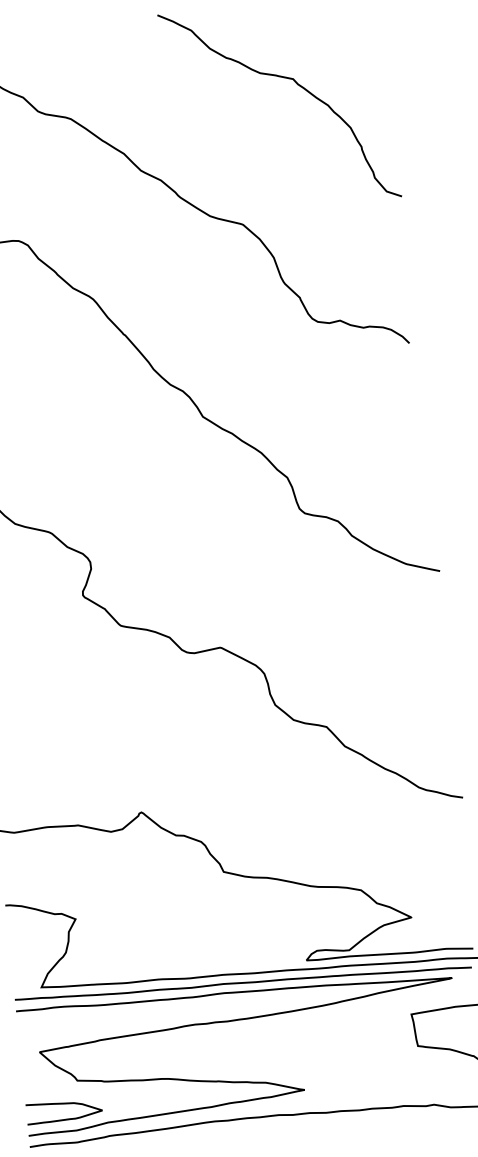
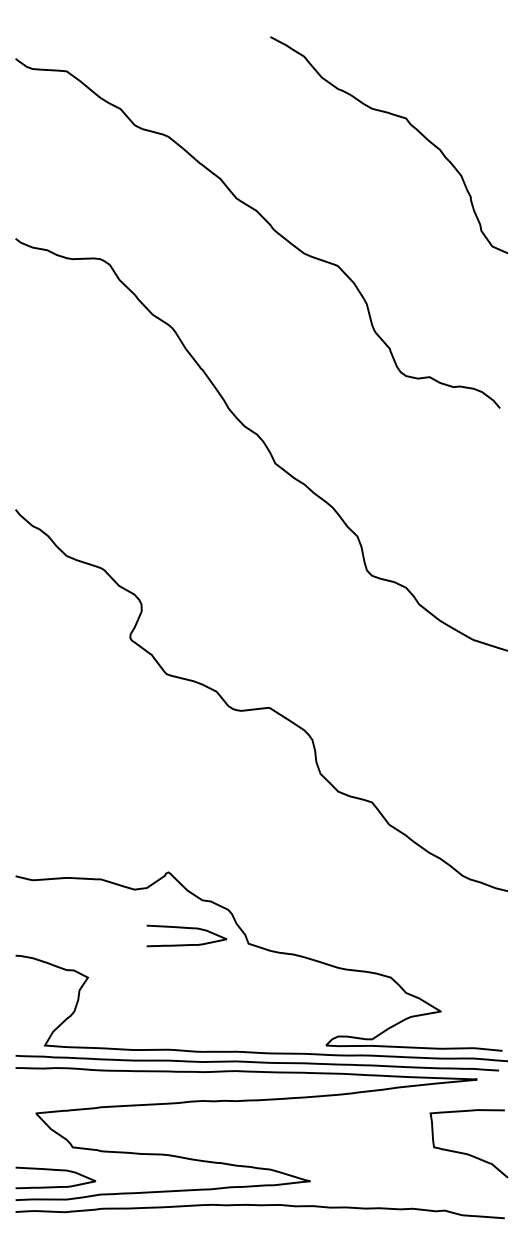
curve: (163, 863) -> (186, 928), added

